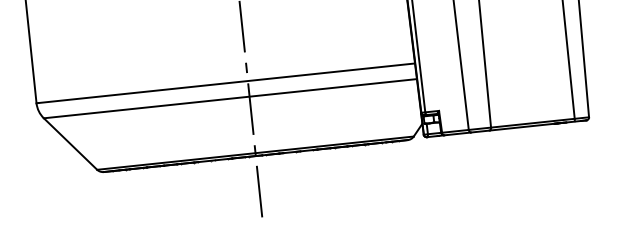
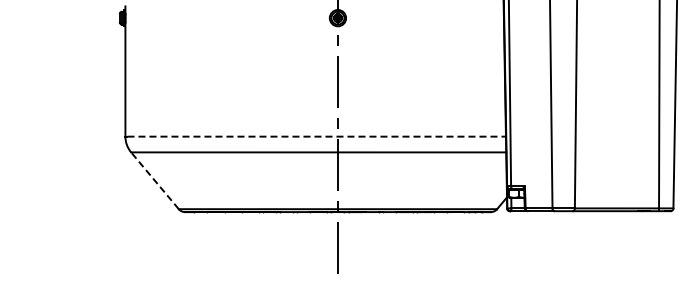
line: (227, 83) -> (317, 136), solid -> dashed
line: (70, 143) -> (154, 180), solid -> dashed

